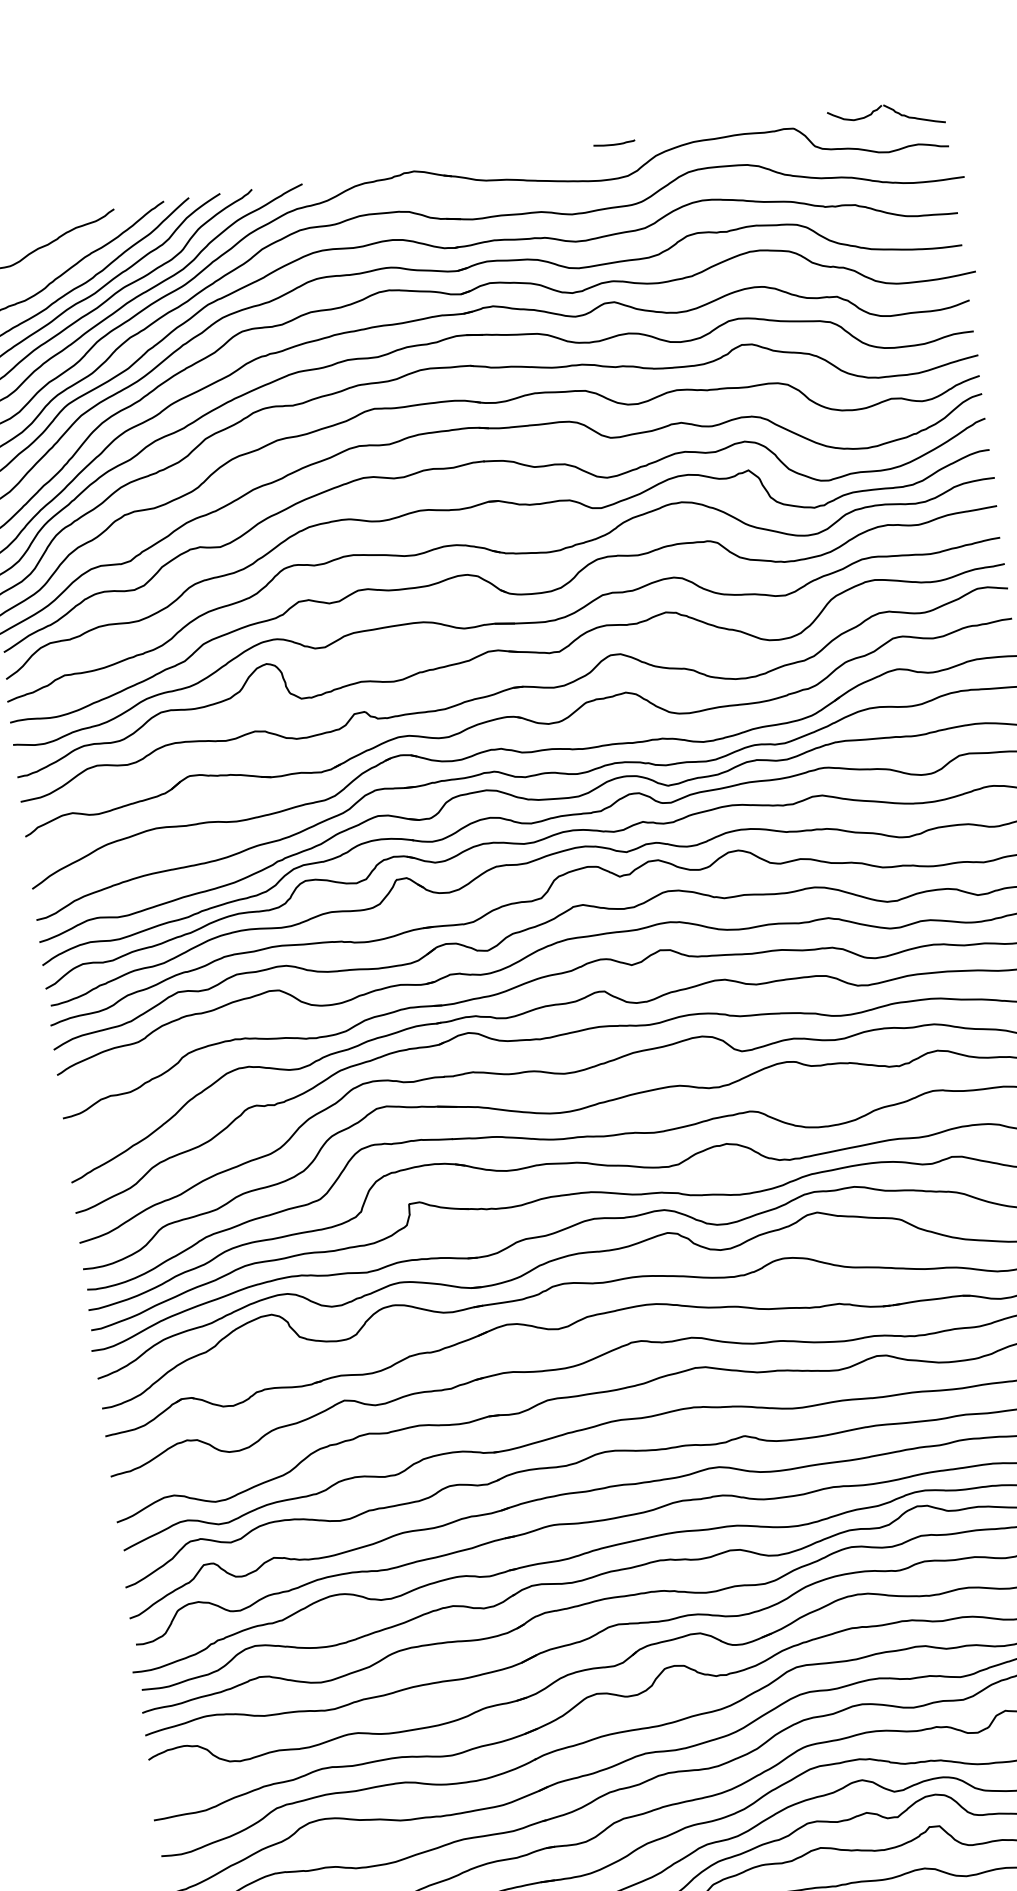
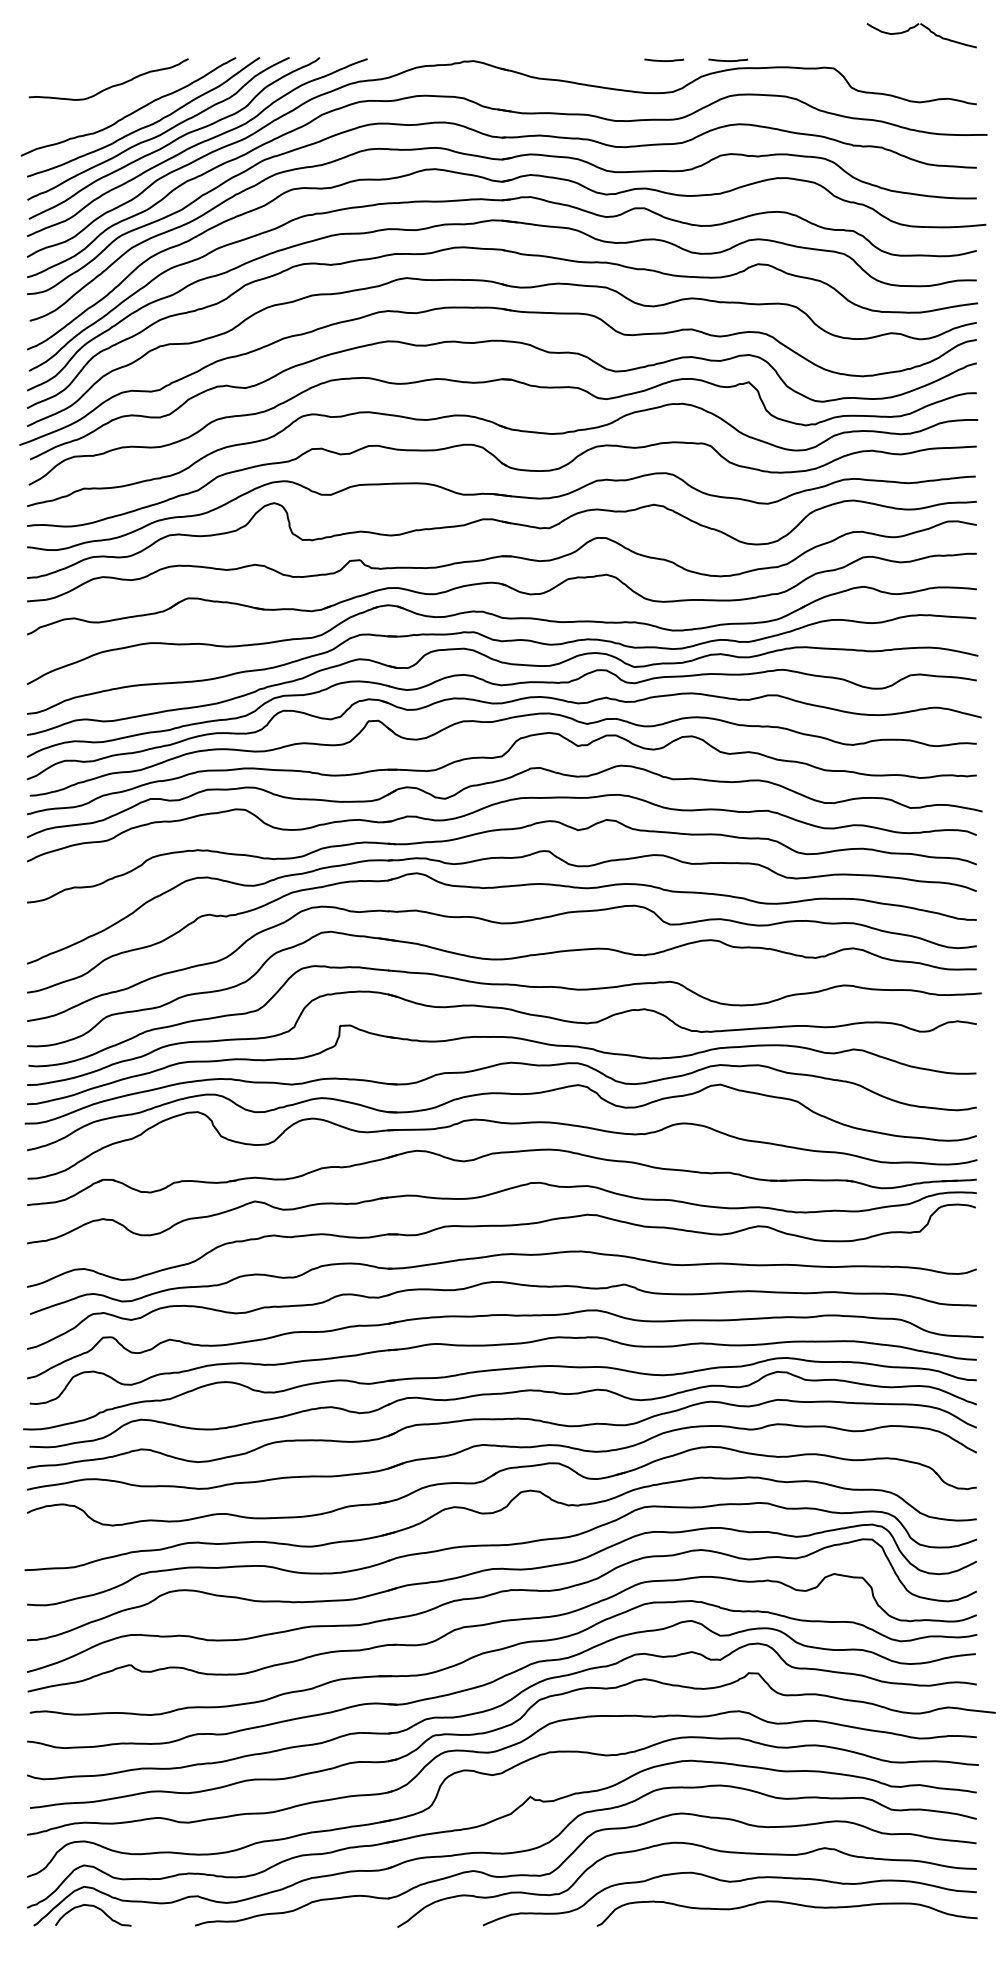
part: (889, 109) -> (925, 28), moved
curve: (681, 135) -> (728, 60), added

